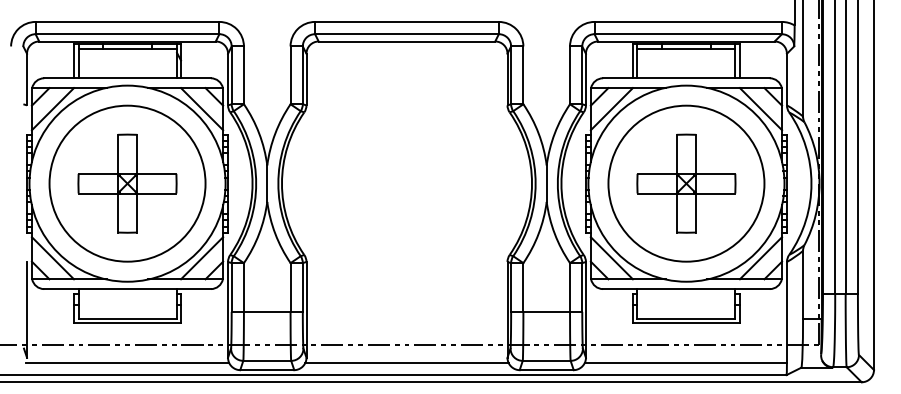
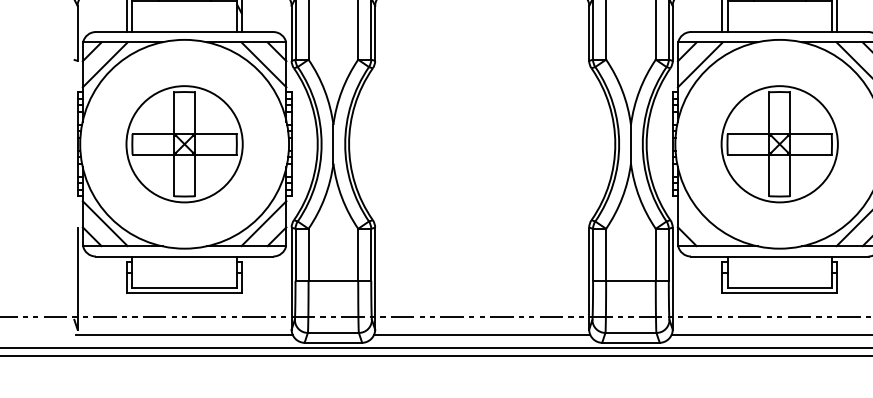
circle: (127, 183) -> (184, 144), size x0.7
circle: (686, 183) -> (779, 144), size x0.7
line: (611, 258) -> (699, 223), removed

